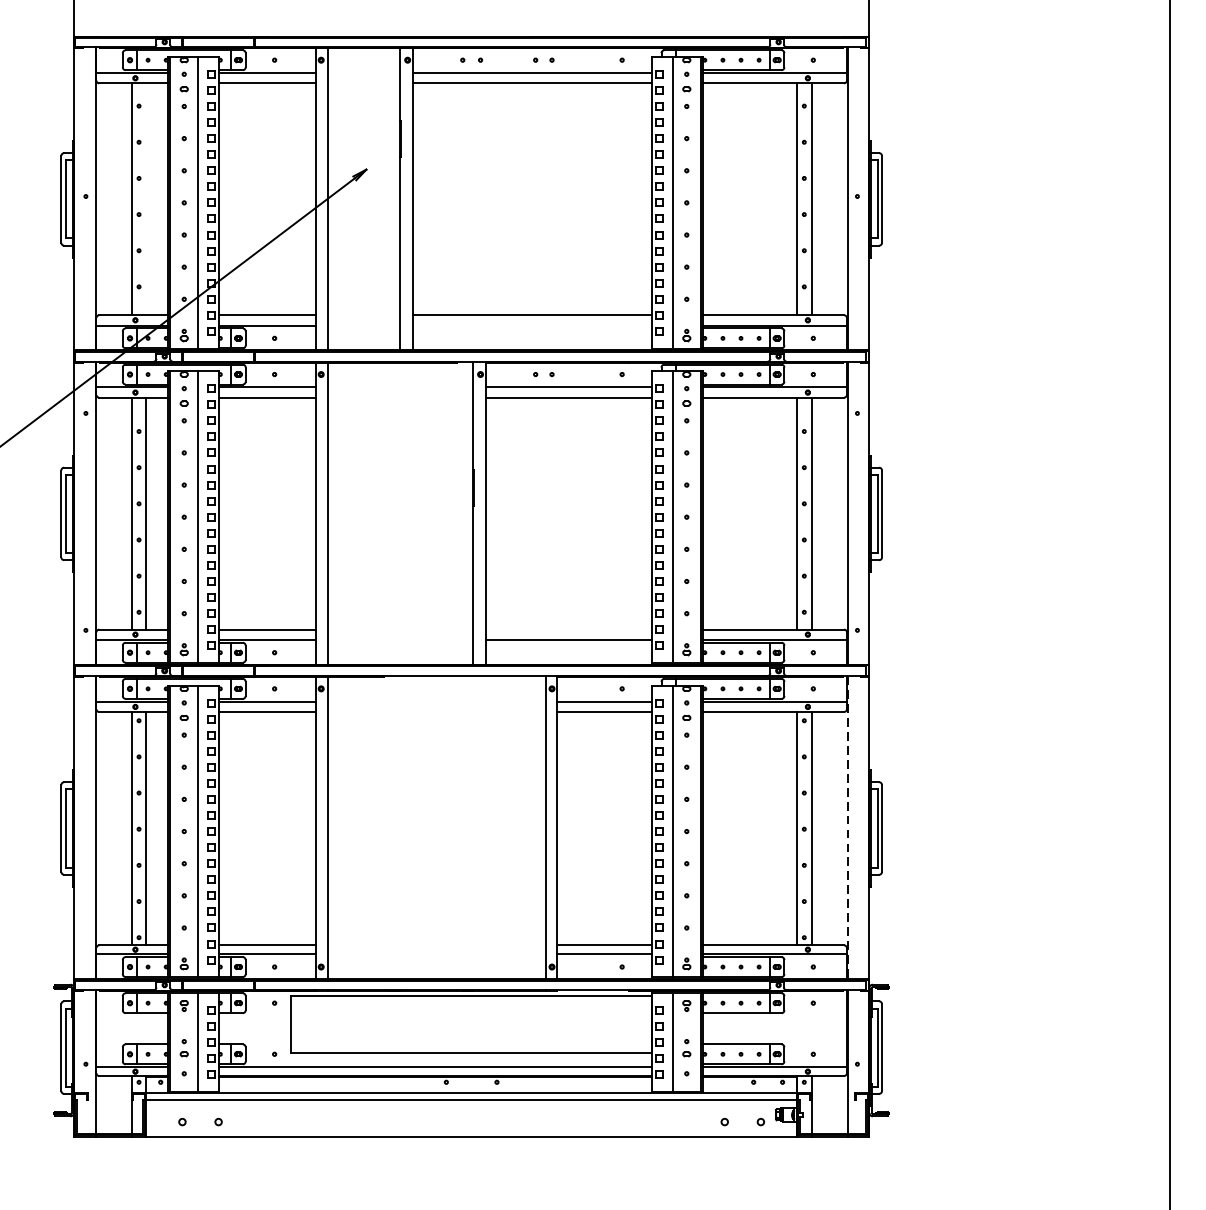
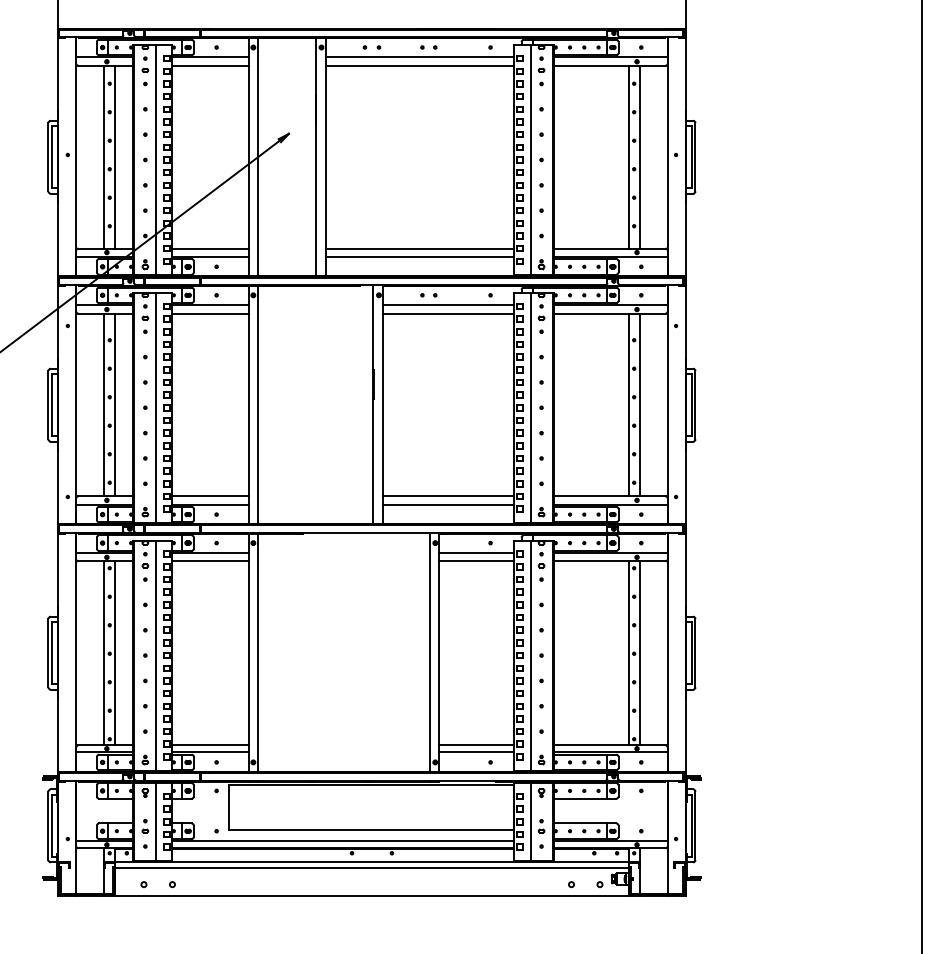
line: (146, 198) -> (115, 156), added
line: (531, 325) -> (419, 256), added
line: (568, 629) -> (448, 496), added
line: (847, 827) -> (668, 652), dashed -> solid

